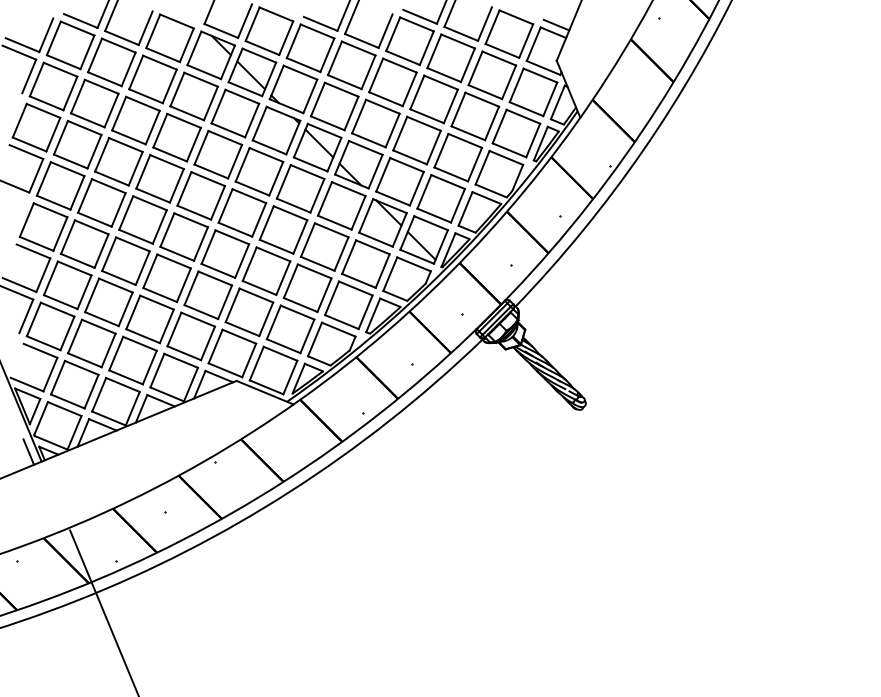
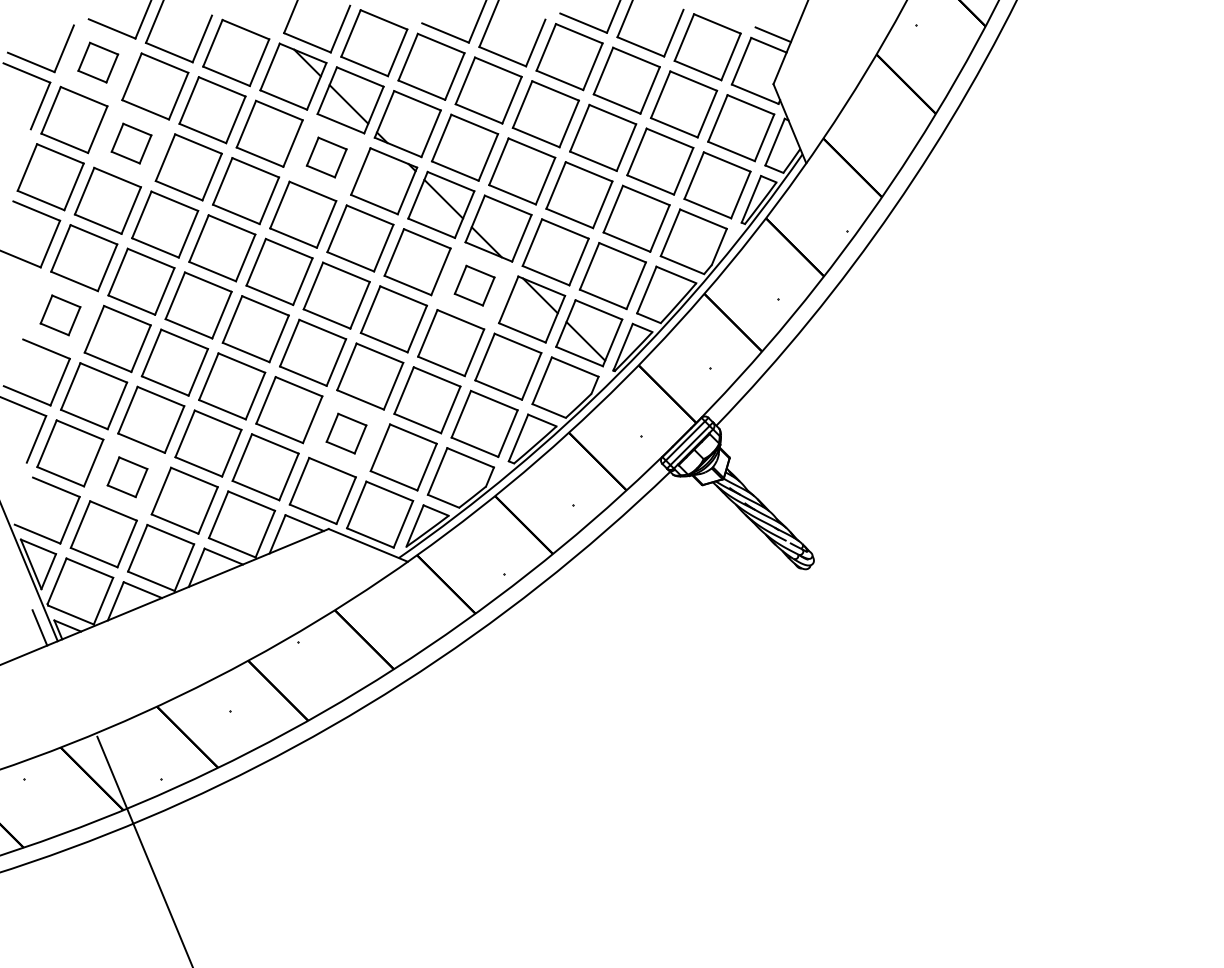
part: (70, 45) -> (98, 62), size x0.6
part: (94, 103) -> (131, 143), size x0.6
part: (235, 113) -> (326, 157), size x0.6
part: (341, 205) -> (474, 285), size x0.6
part: (43, 227) -> (60, 315), size x0.6
part: (249, 312) -> (346, 433), size x0.6
part: (91, 343) -> (127, 477), size x0.6

